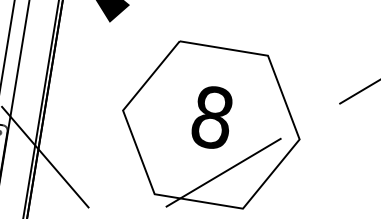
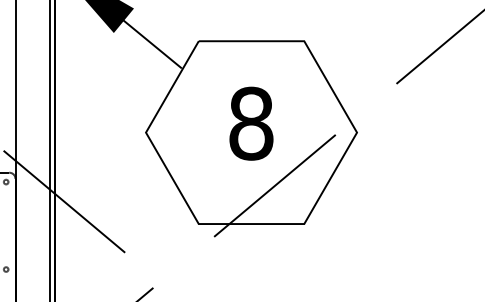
line: (140, 36) -> (152, 43), added

